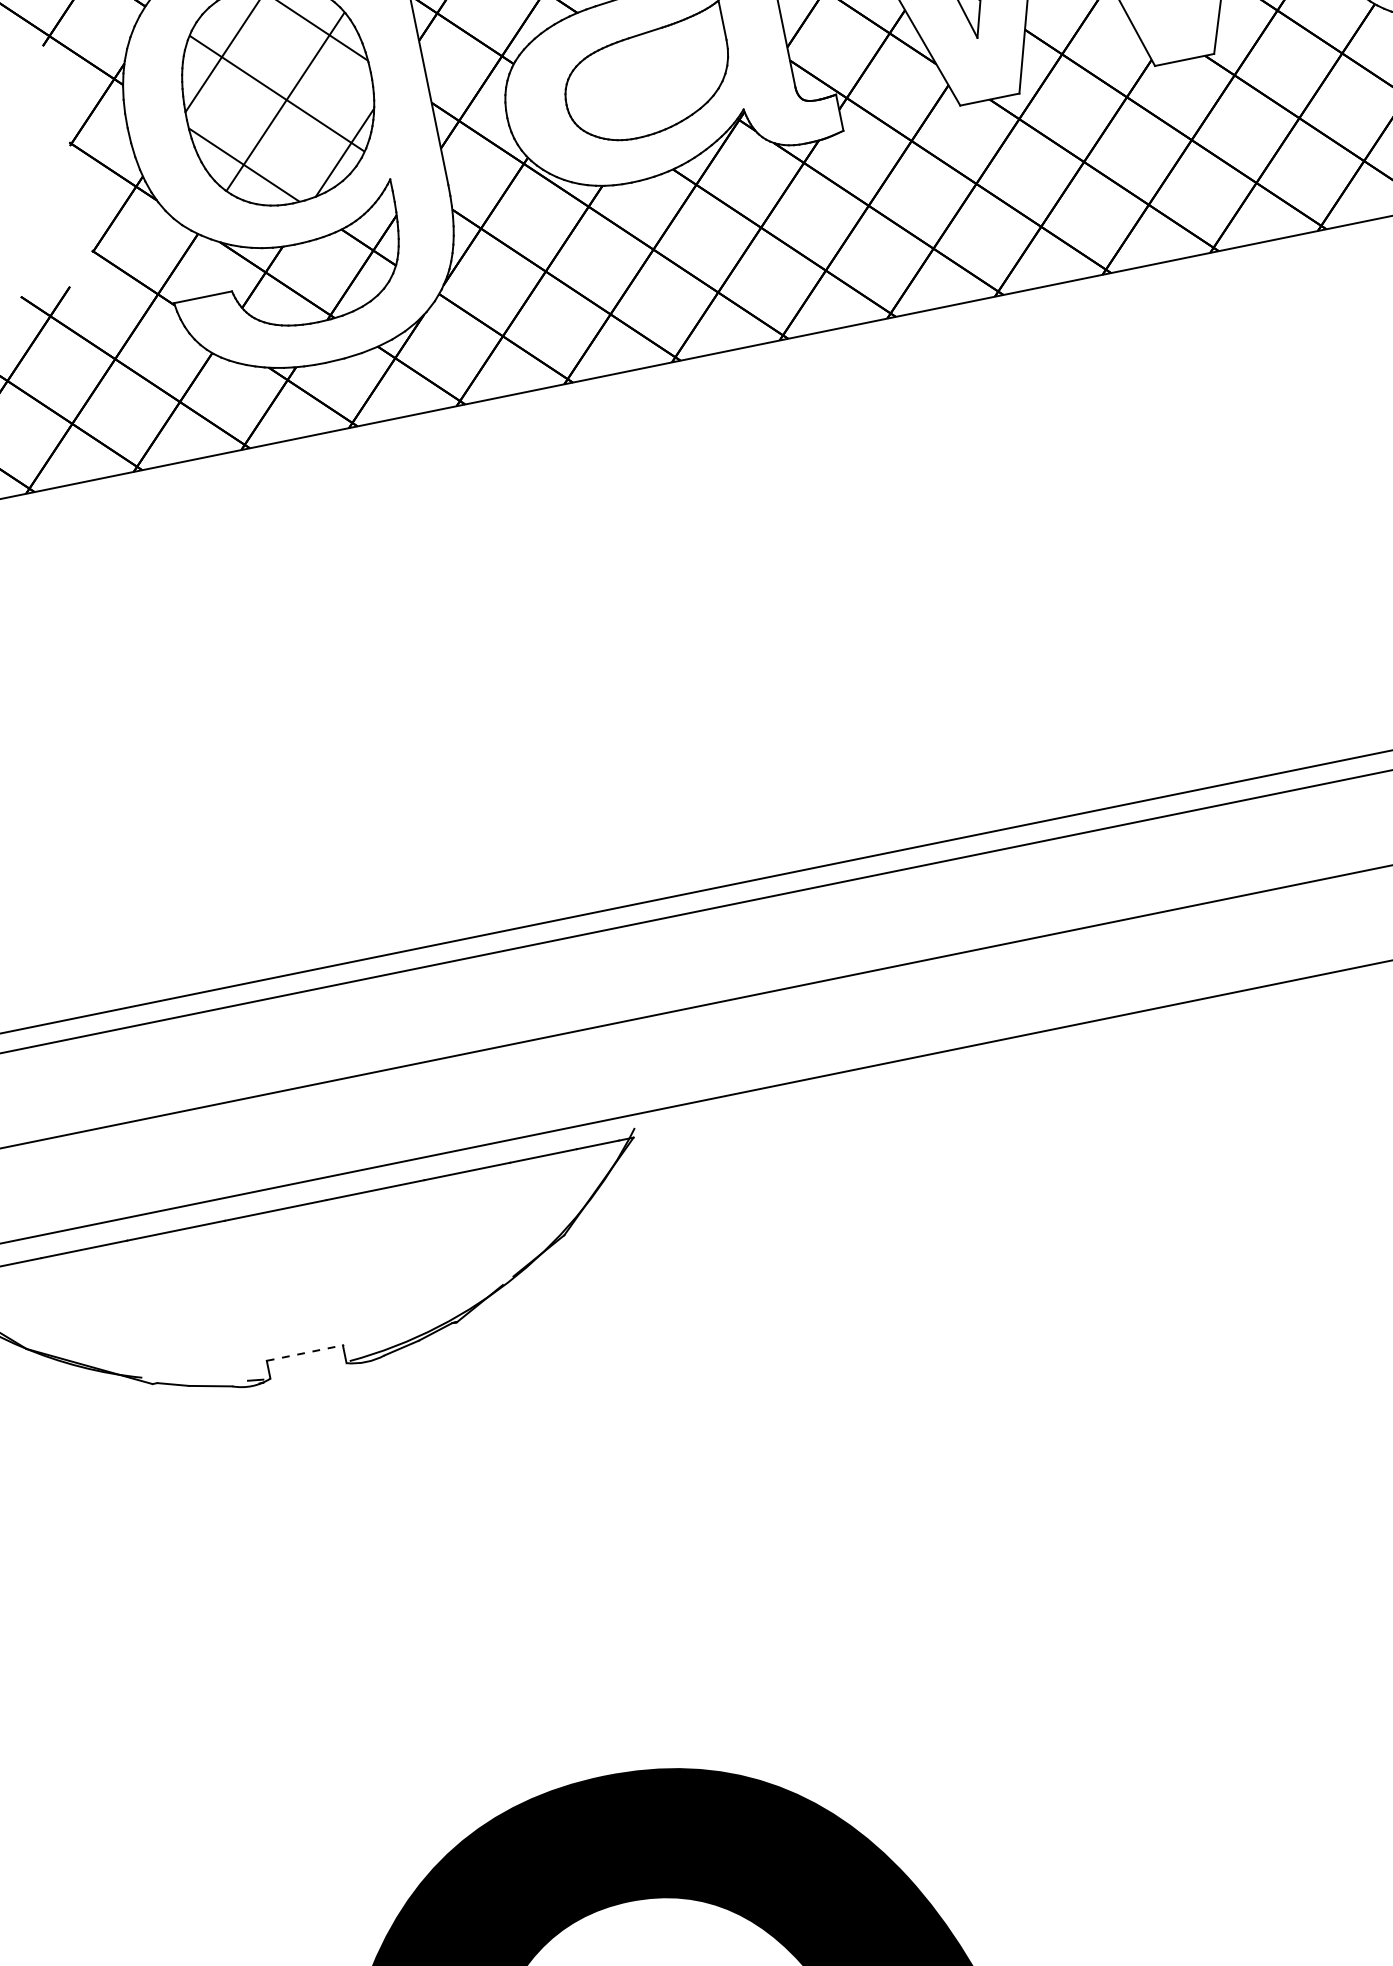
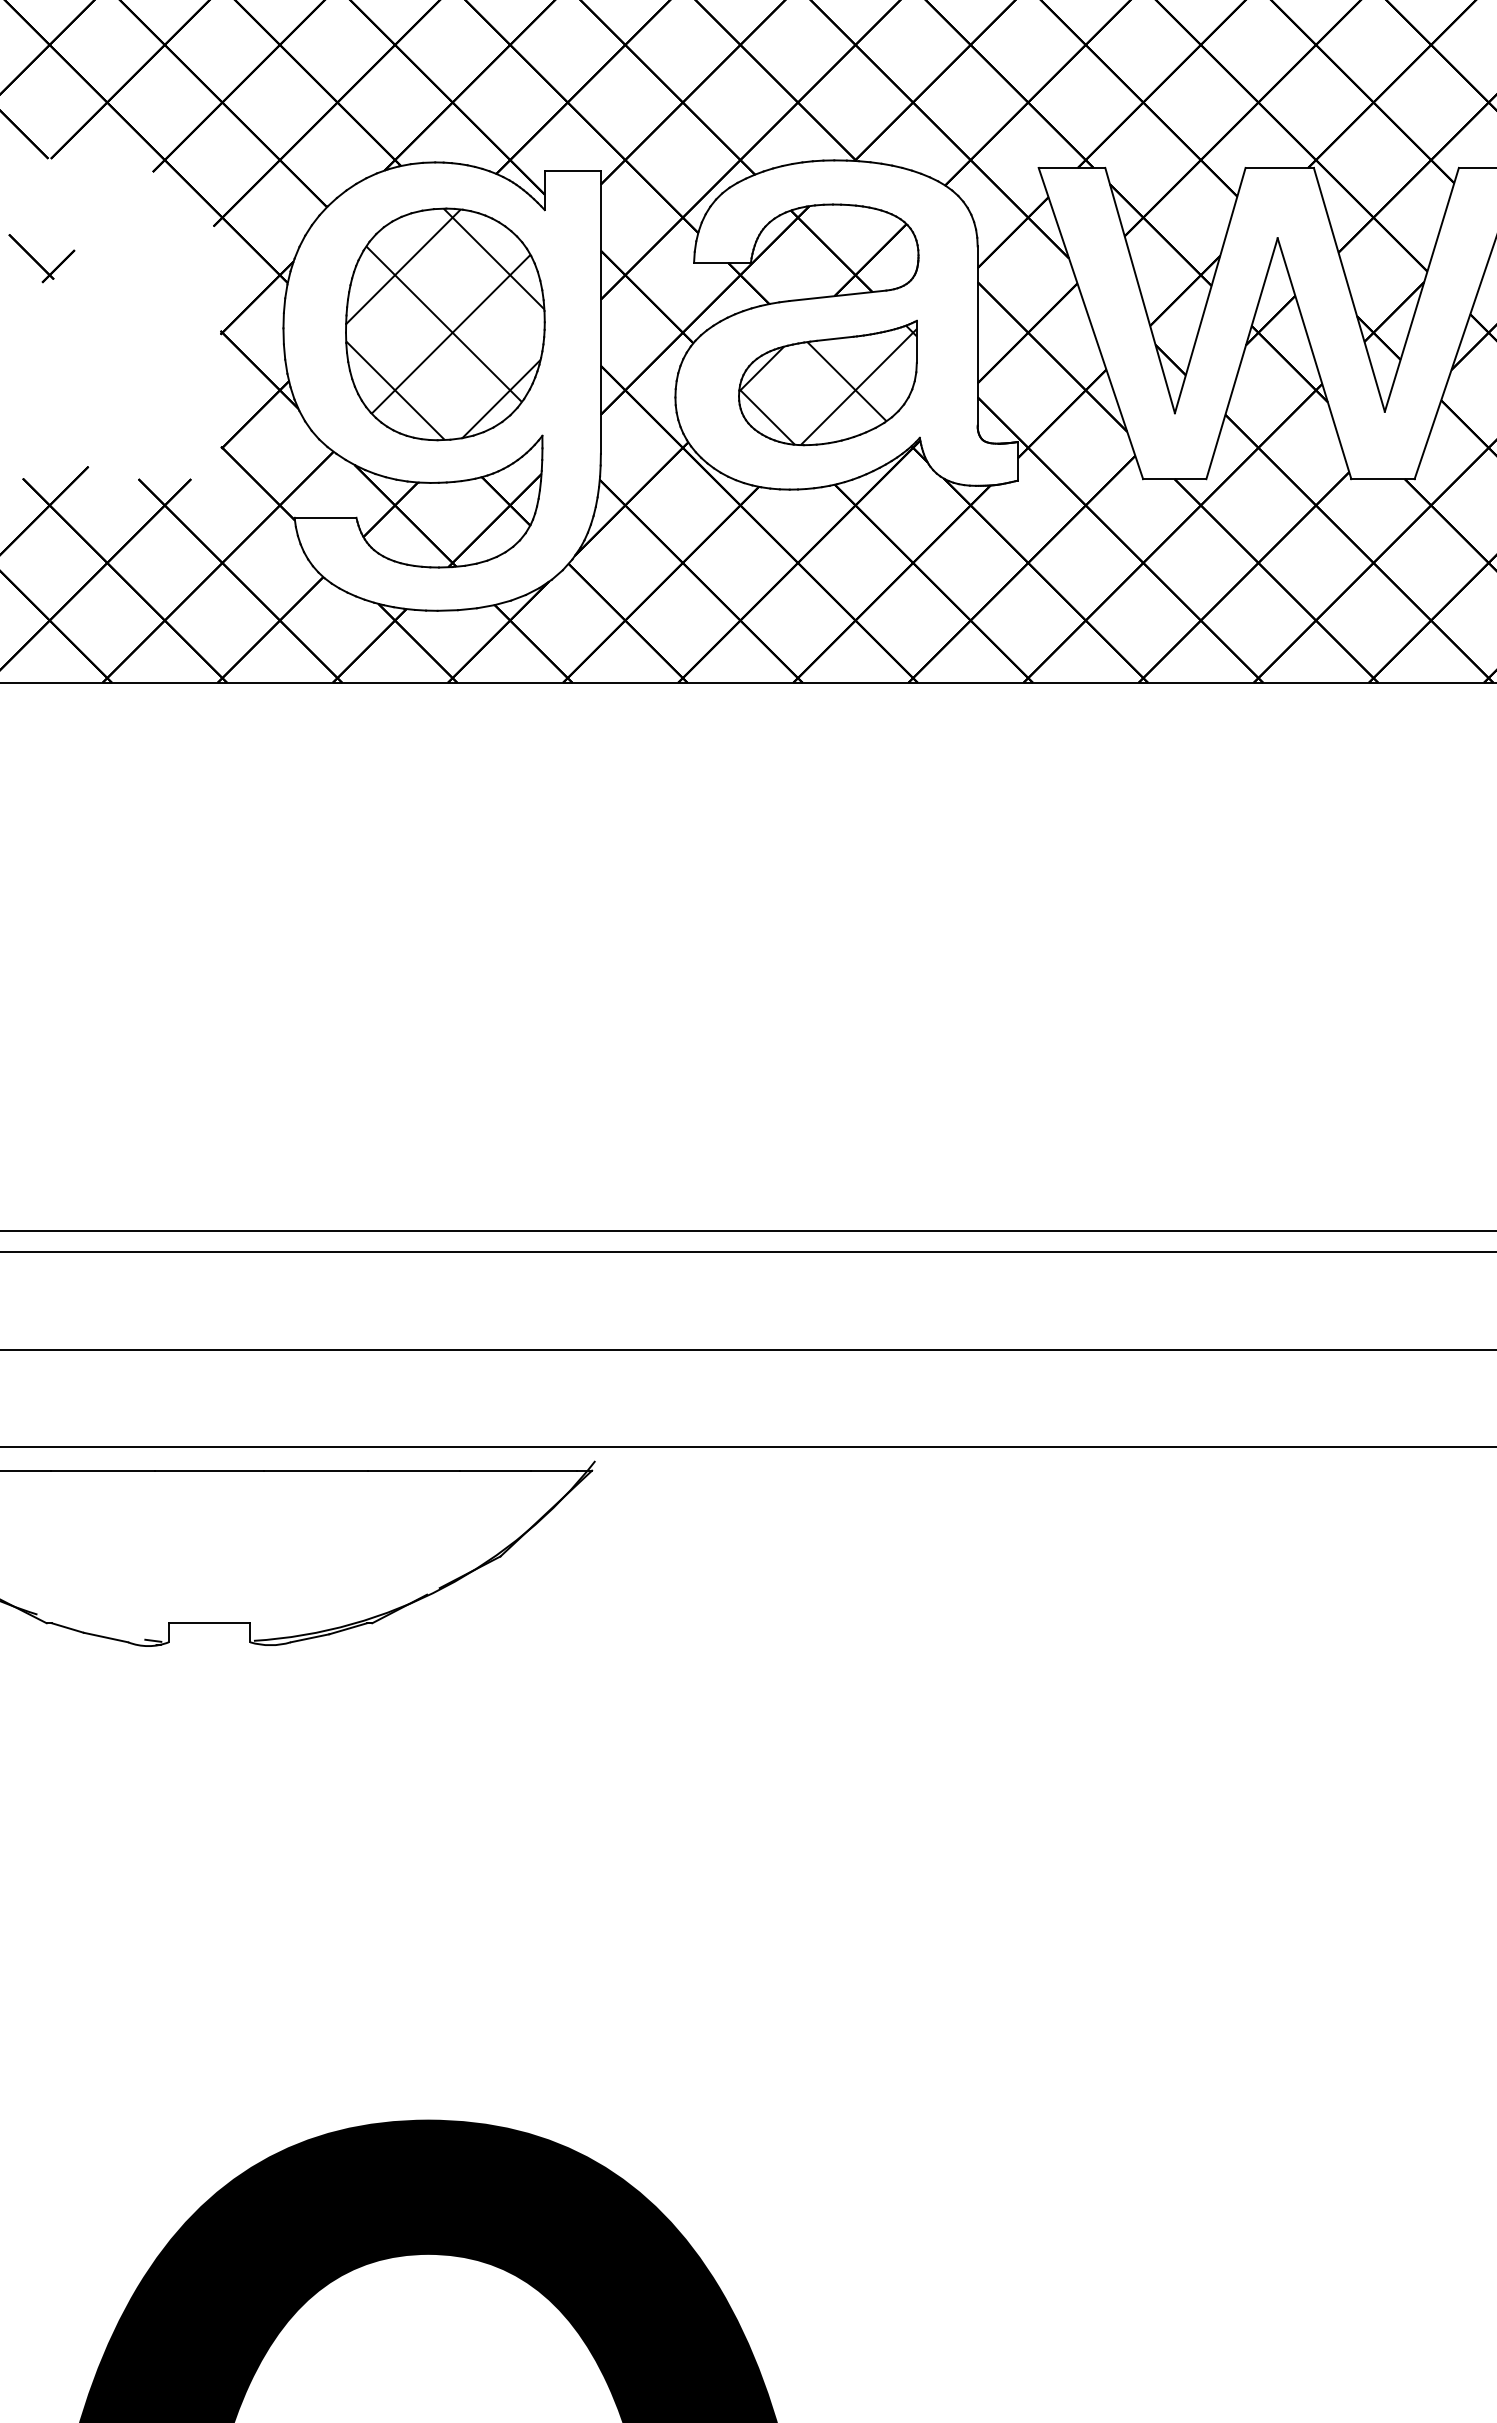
hatch: (647, 78) -> (827, 385), added
line: (304, 1353) -> (209, 1623), dashed -> solid

